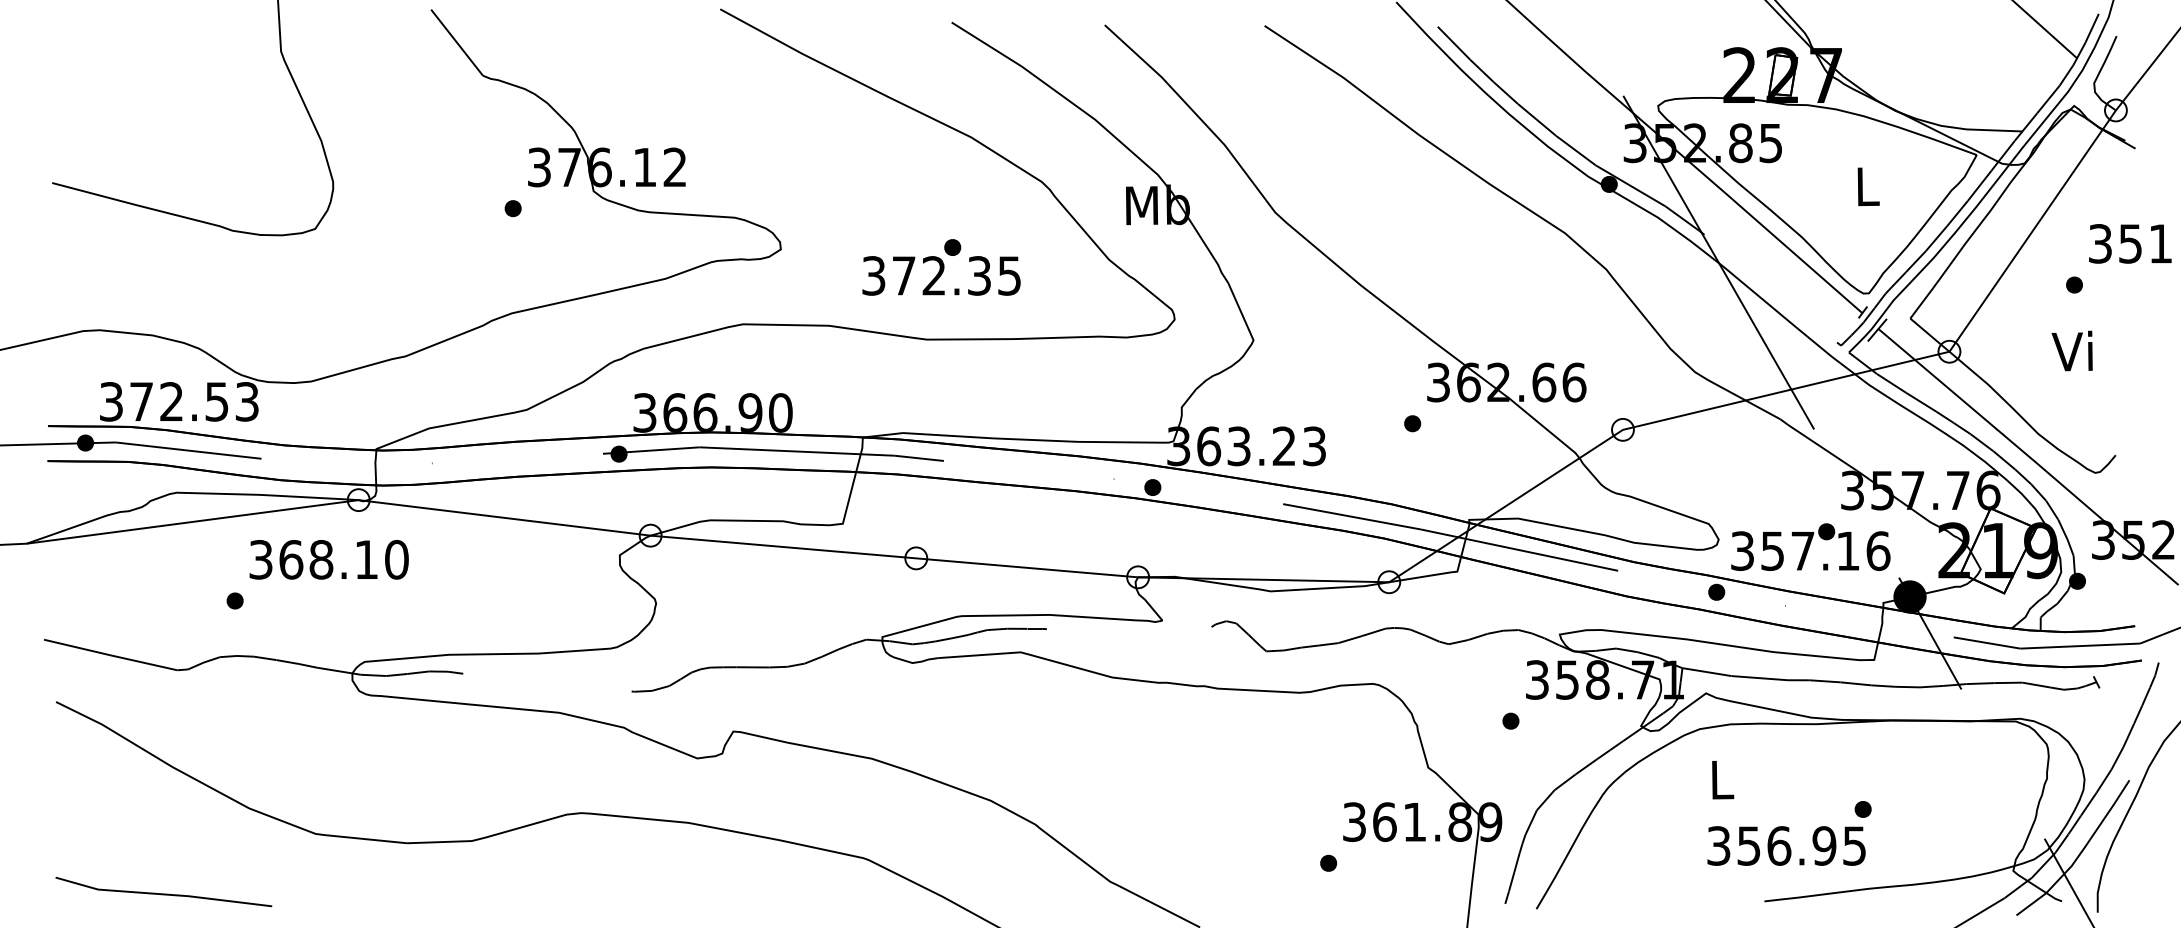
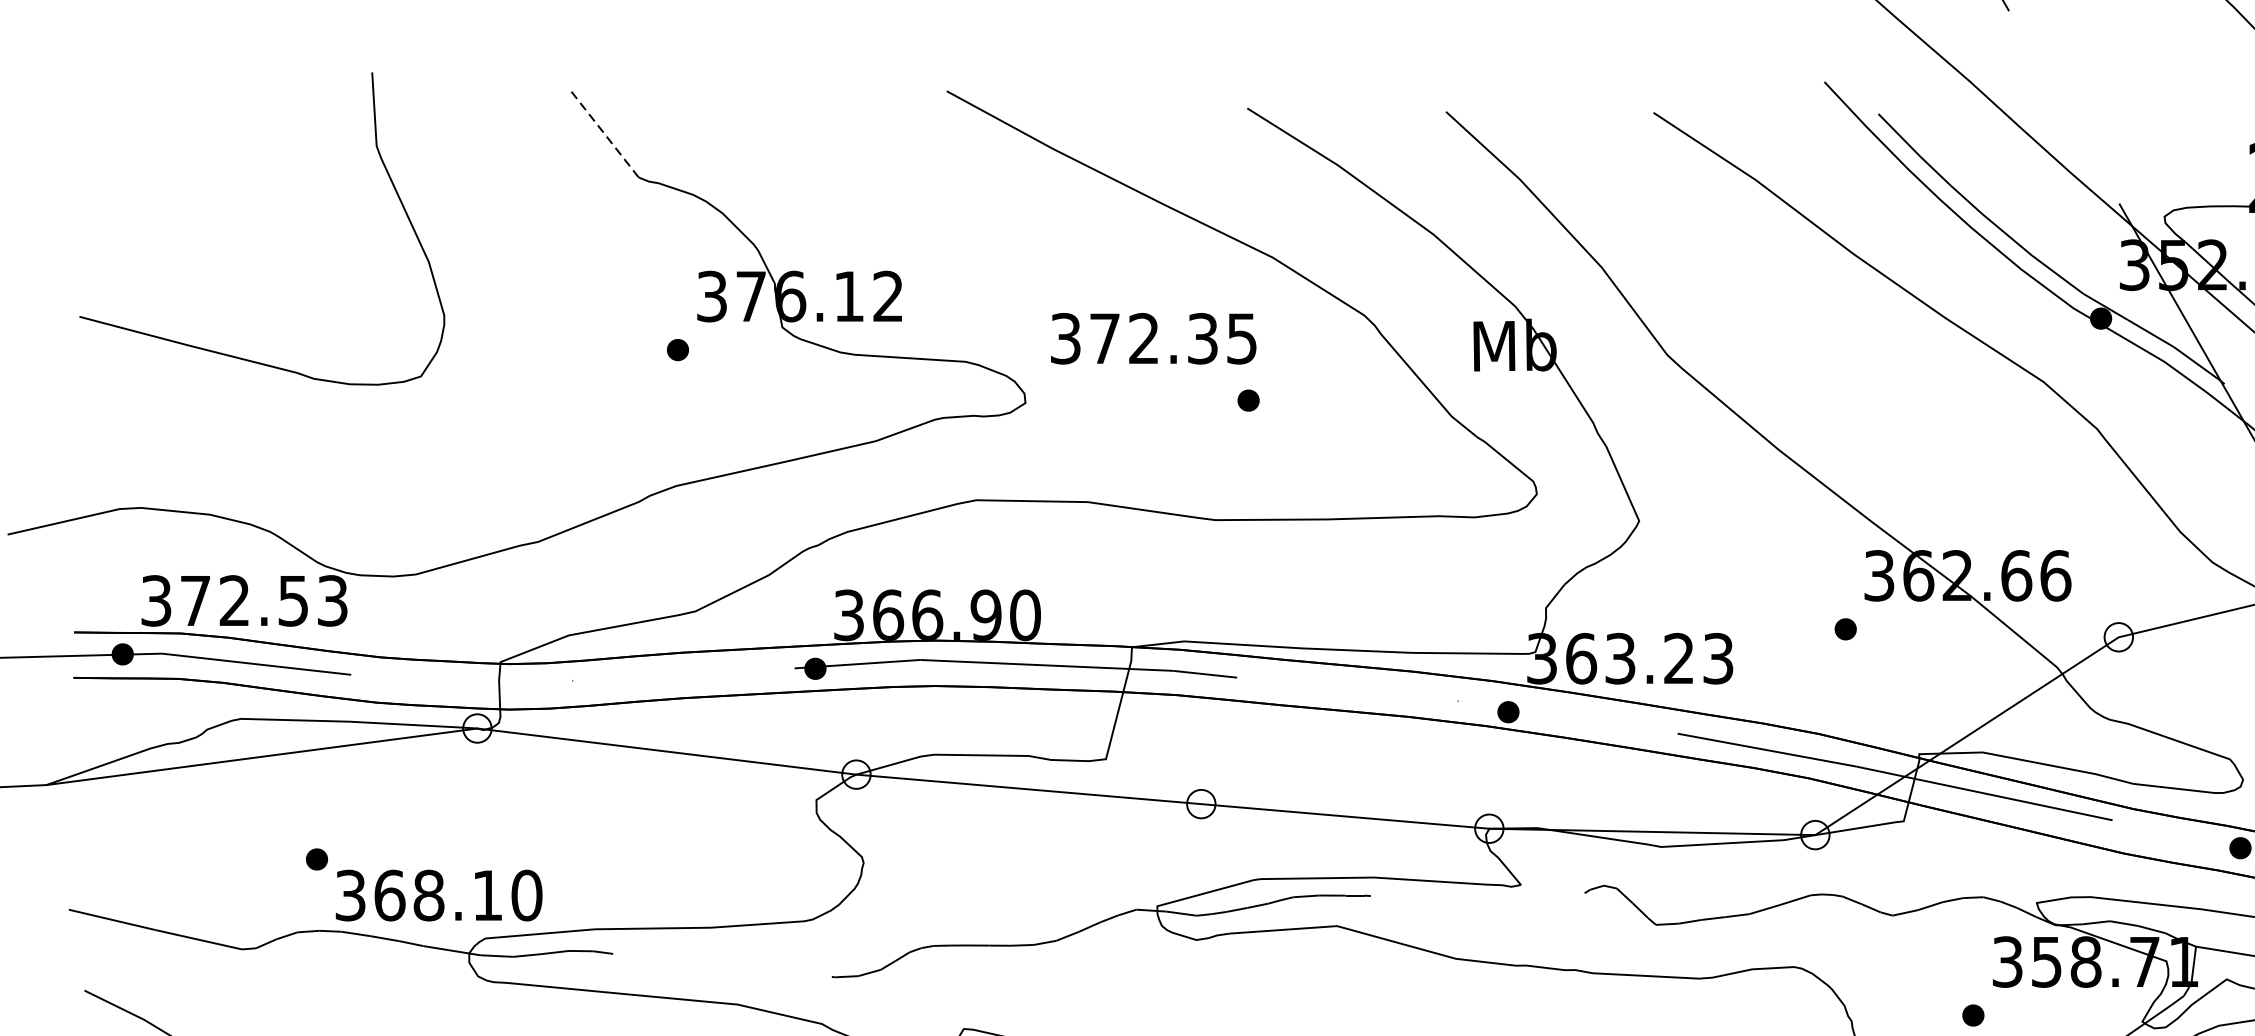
line: (457, 42) -> (605, 134), solid -> dashed
text: (941, 275) -> (1153, 338), moved
text: (328, 559) -> (438, 895), moved

